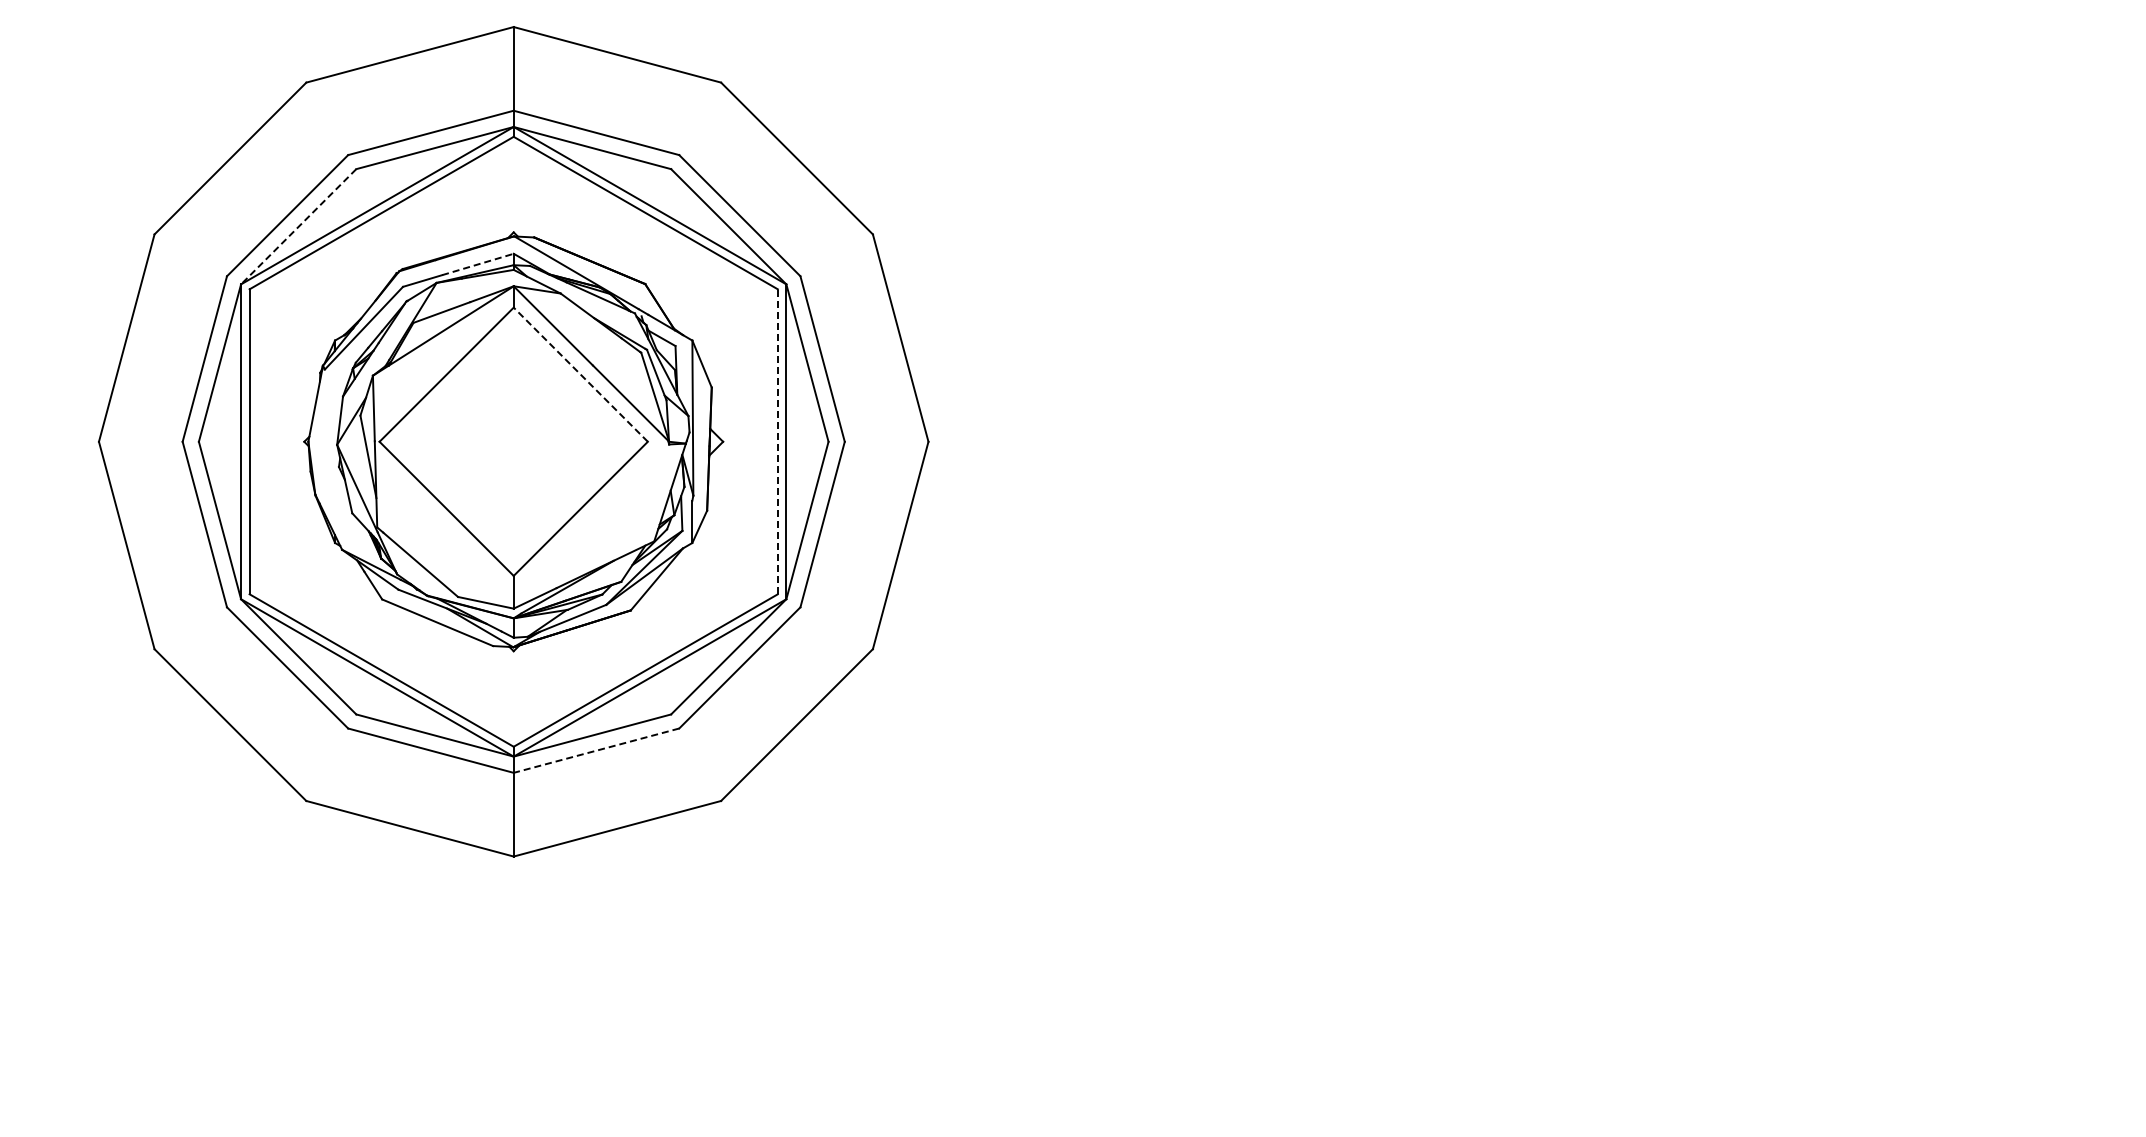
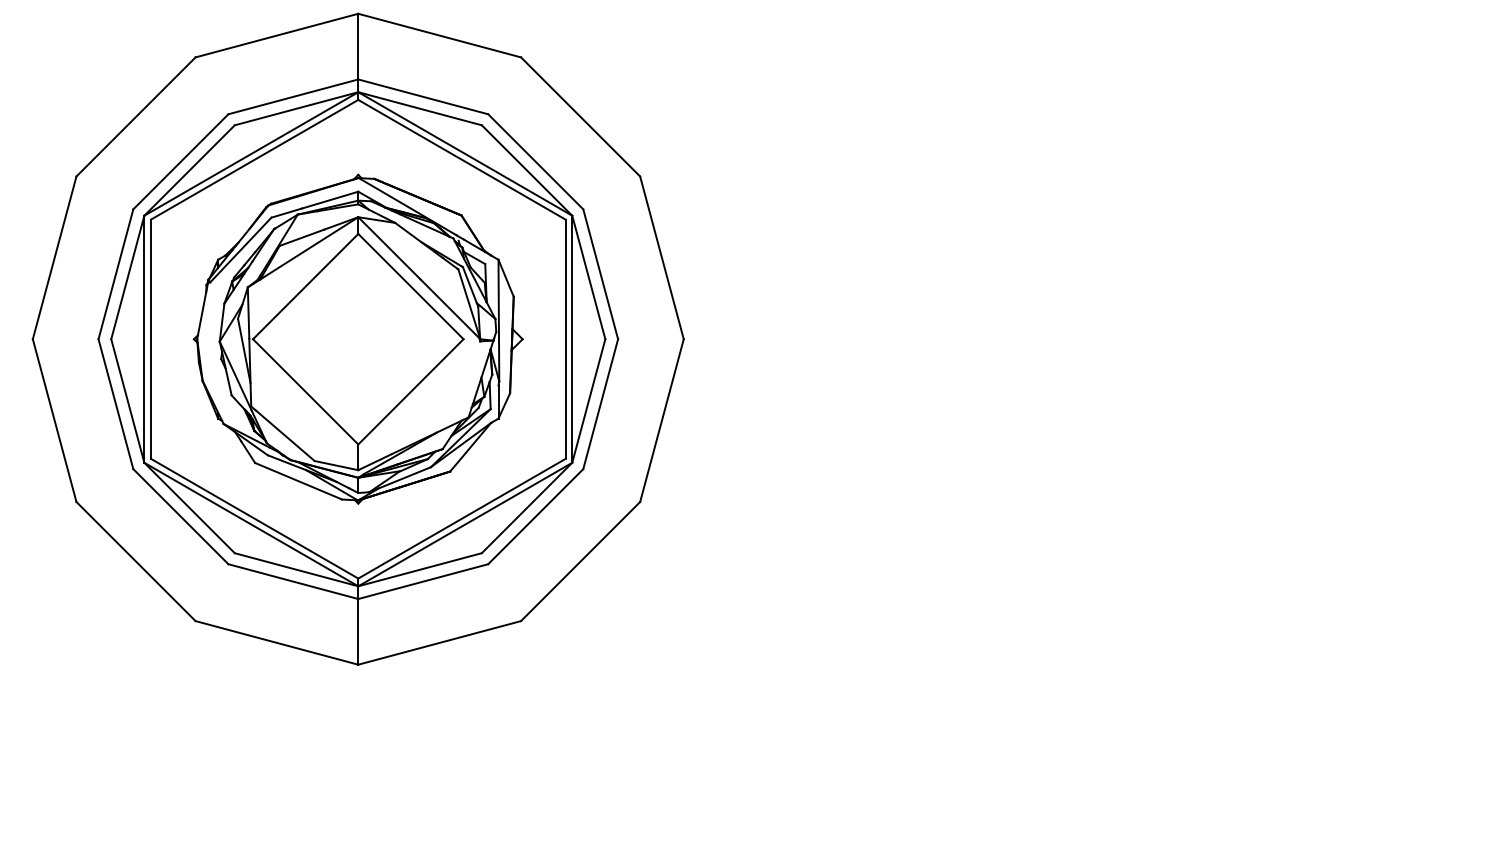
line: (298, 227) -> (189, 171), dashed -> solid
line: (478, 264) -> (330, 200), dashed -> solid
line: (580, 374) -> (410, 286), dashed -> solid
line: (777, 441) -> (565, 339), dashed -> solid
line: (596, 750) -> (423, 581), dashed -> solid

